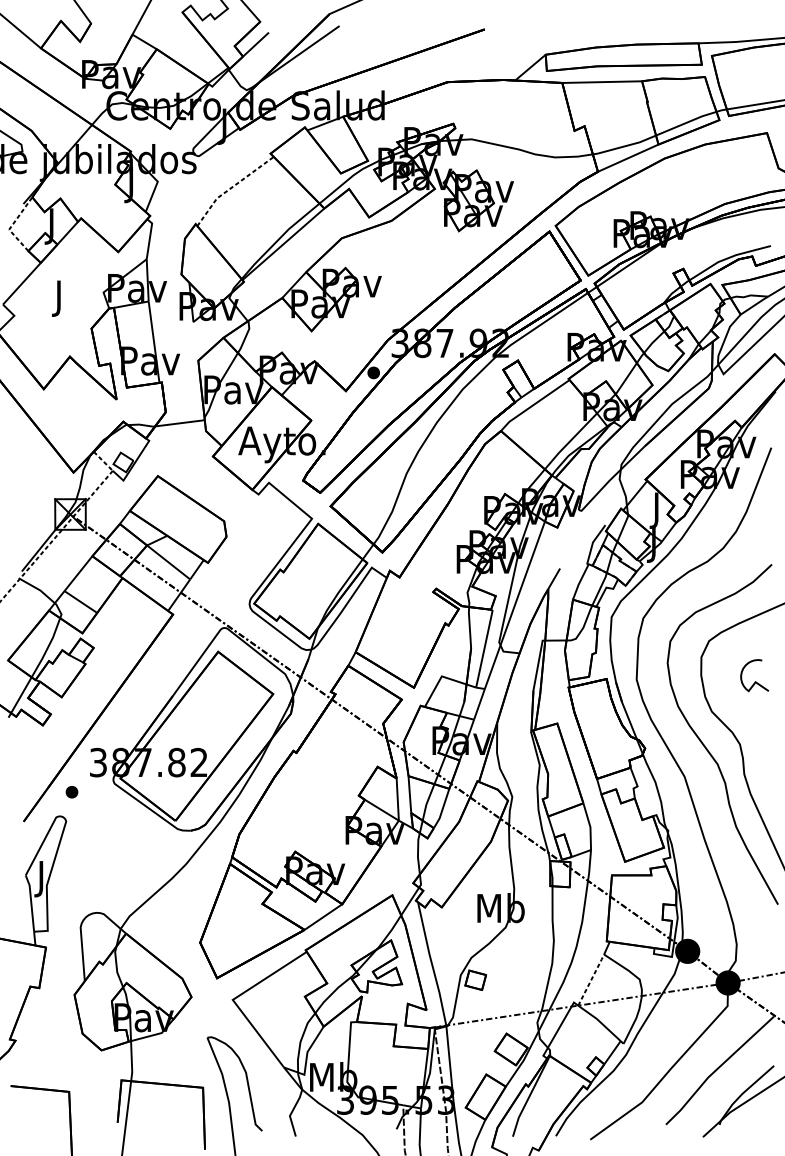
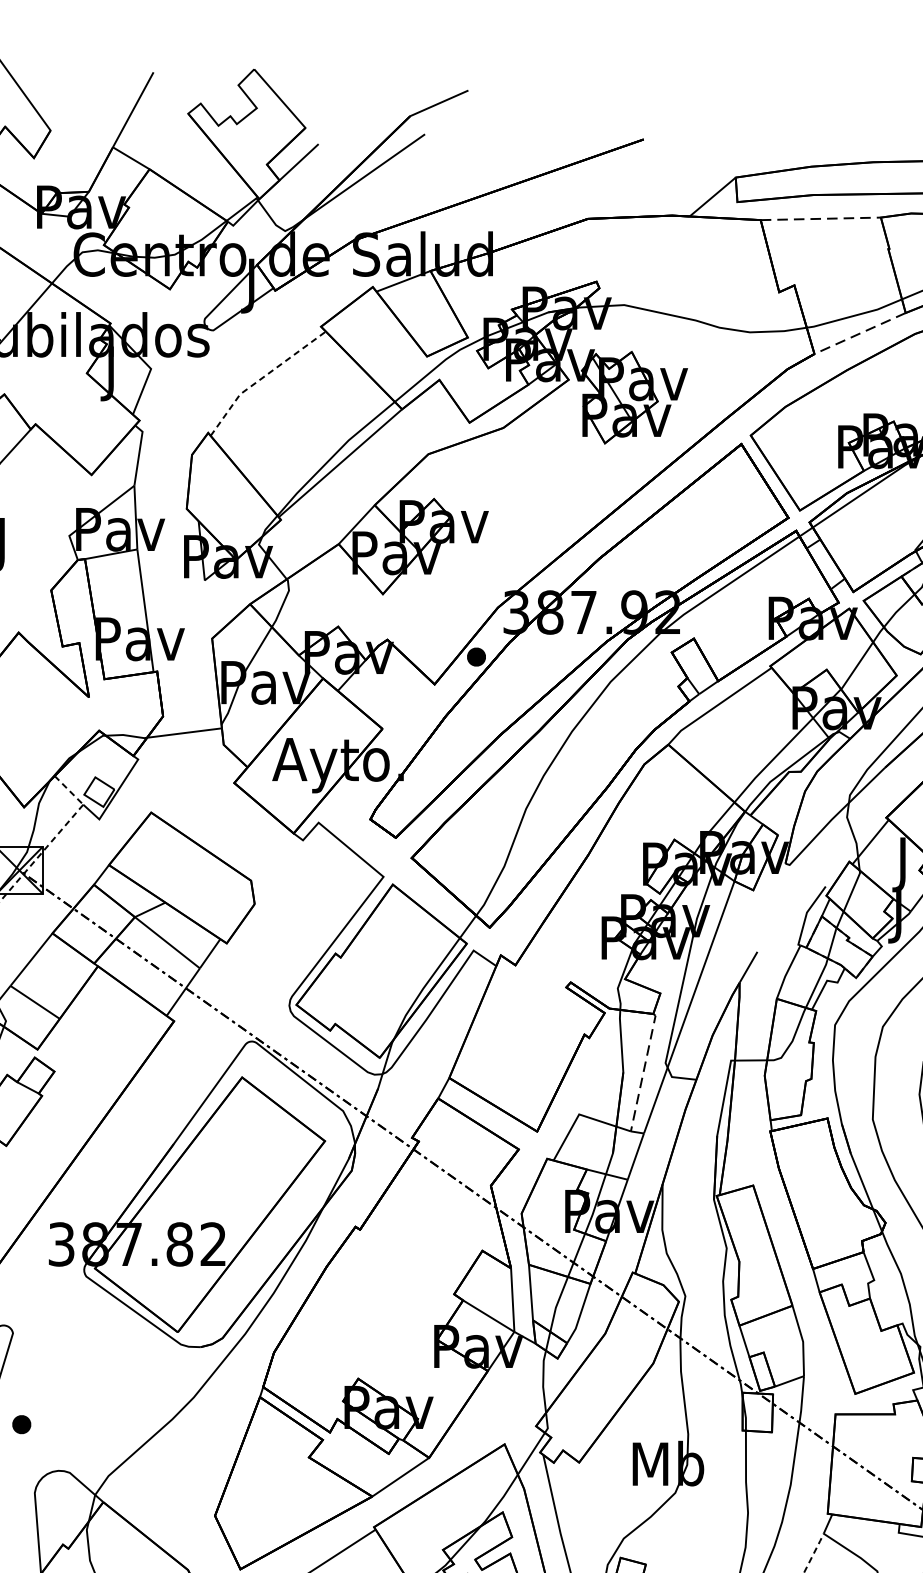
line: (602, 82) -> (821, 219), solid -> dashed
line: (627, 158) -> (858, 333), solid -> dashed
line: (484, 647) -> (643, 1070), solid -> dashed
part: (71, 792) -> (21, 1425), moved

